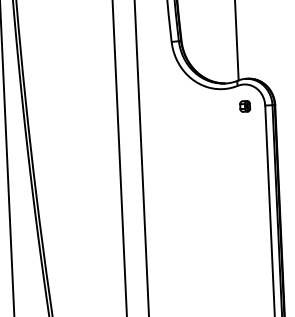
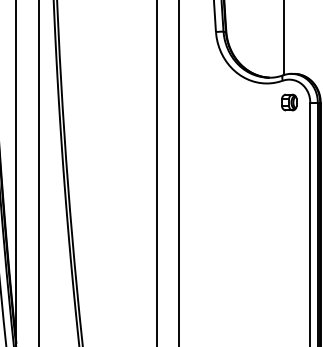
part: (245, 106) -> (289, 102), size x1.43

